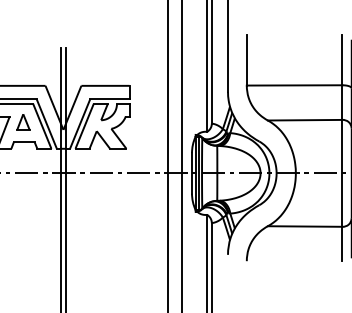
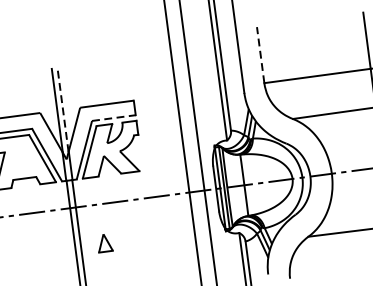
line: (246, 59) -> (260, 54), solid -> dashed
line: (66, 85) -> (63, 109), solid -> dashed
line: (109, 98) -> (113, 117), solid -> dashed
part: (23, 122) -> (104, 243), moved

